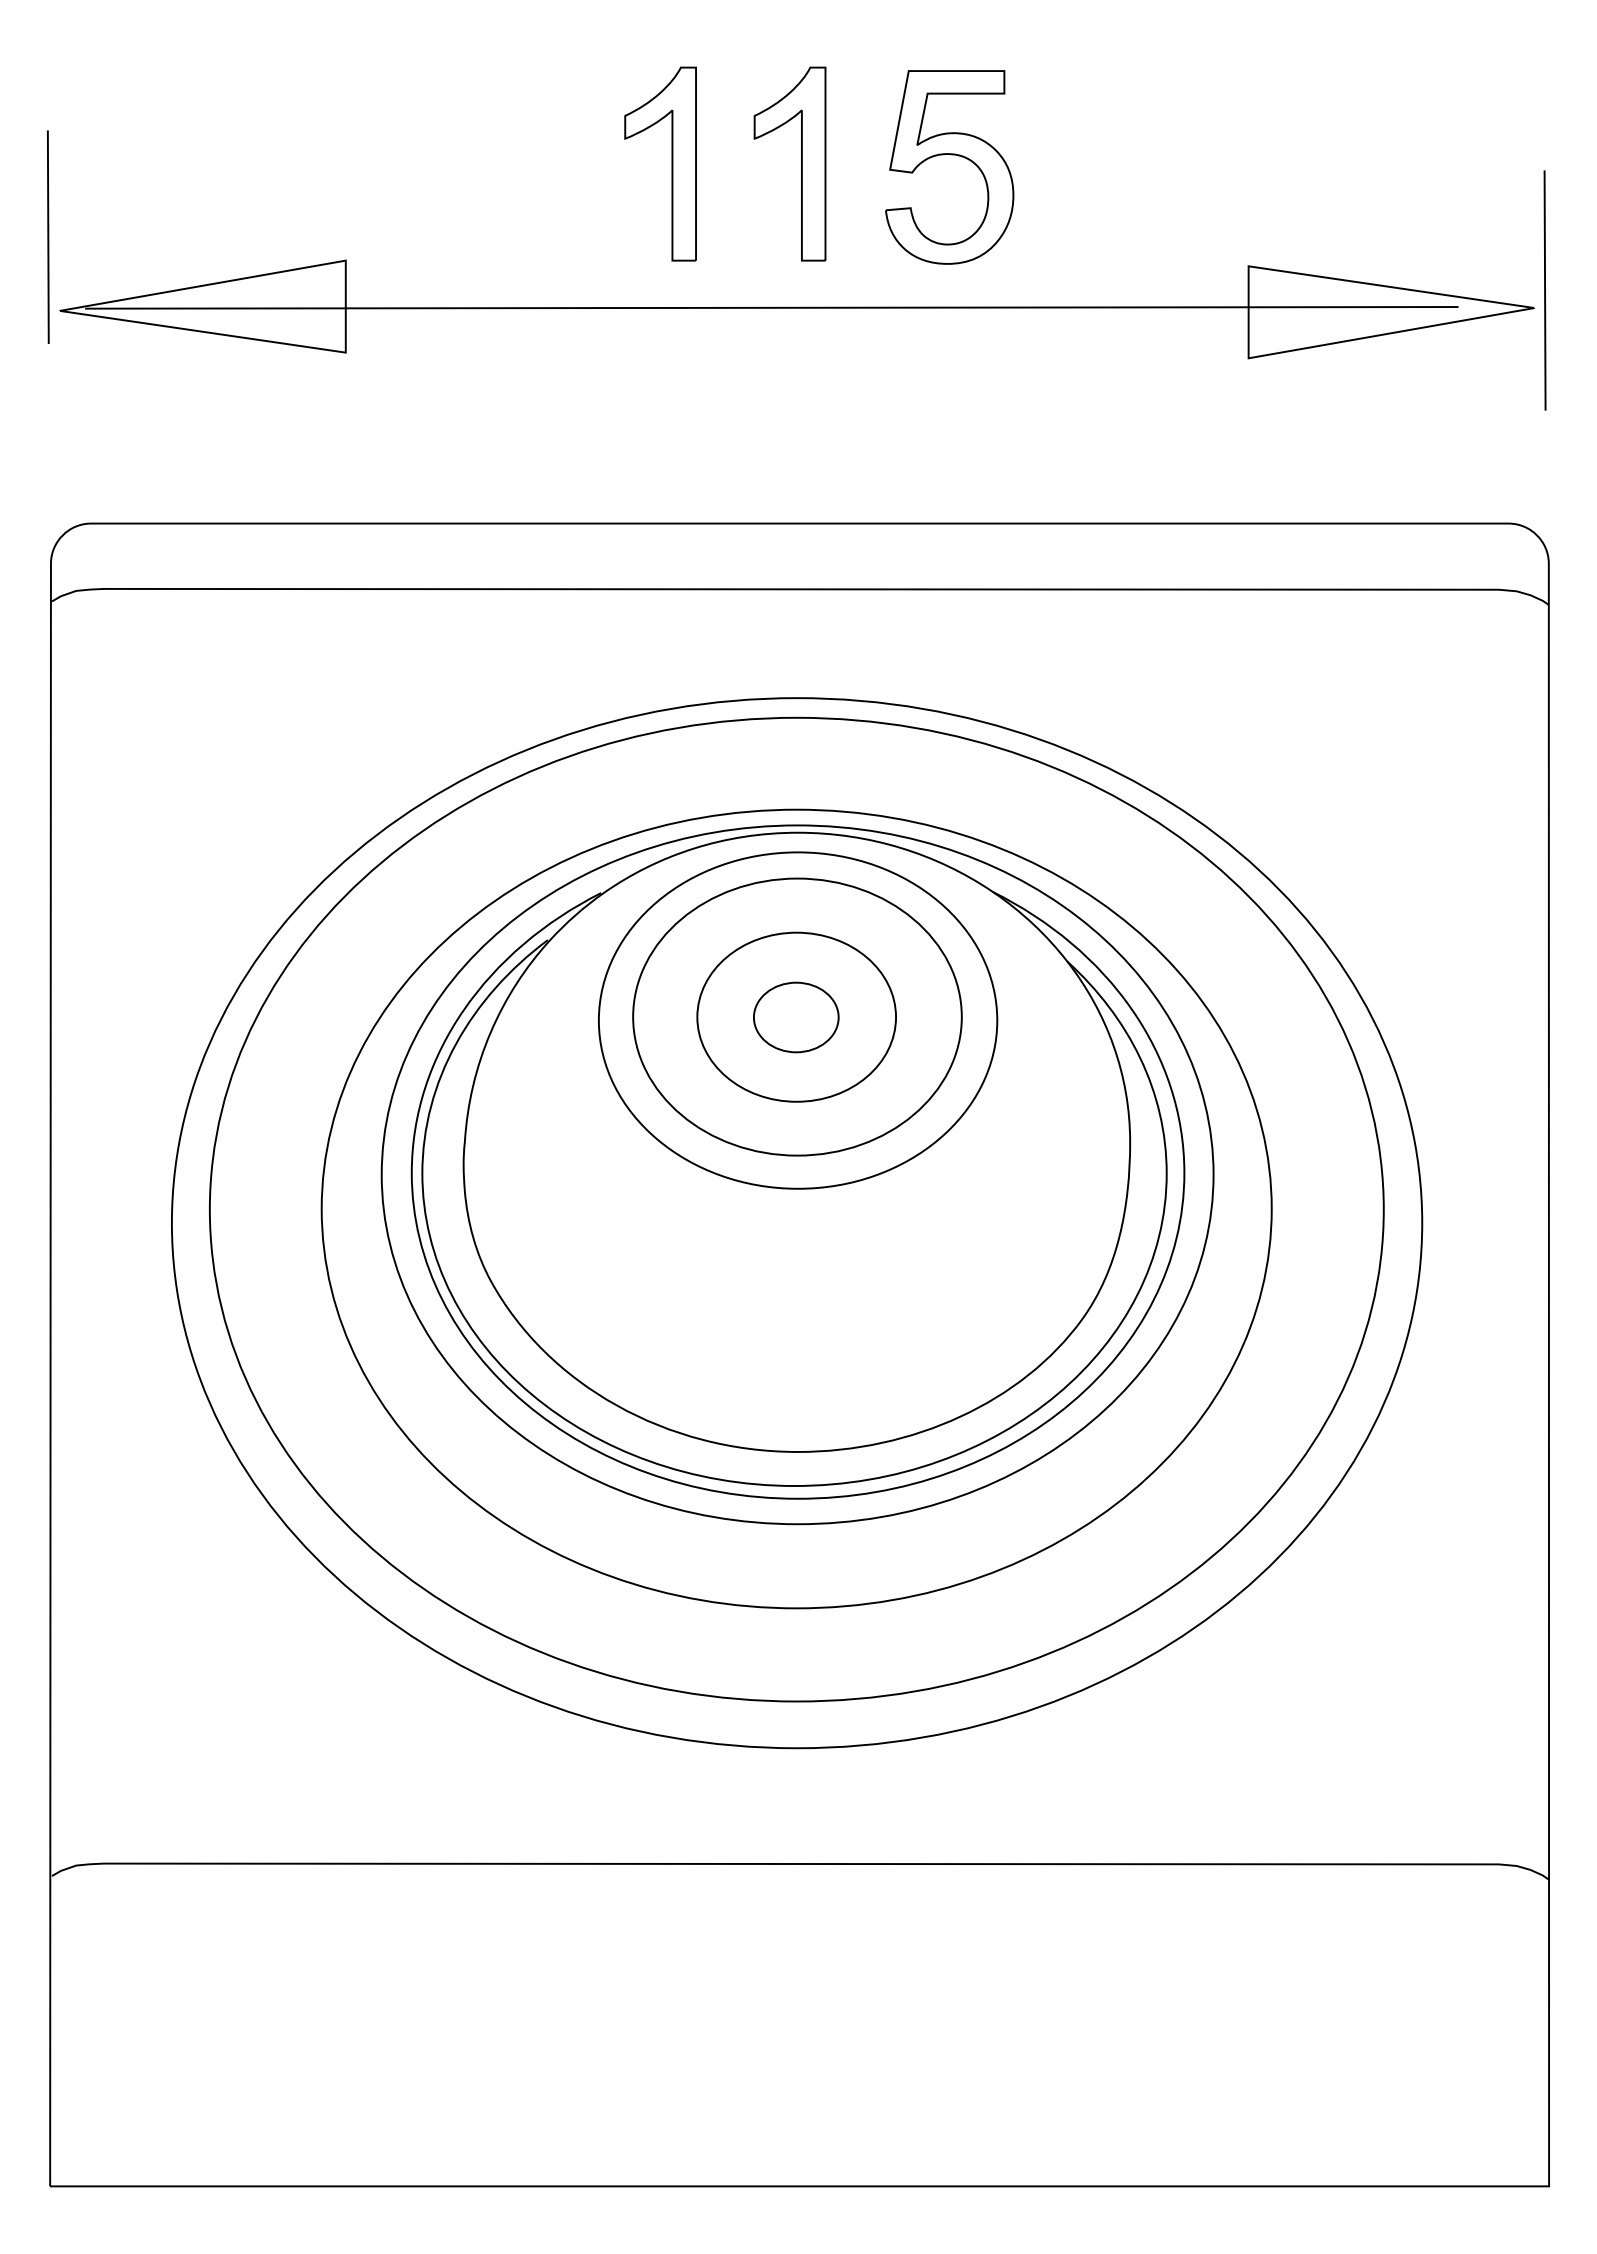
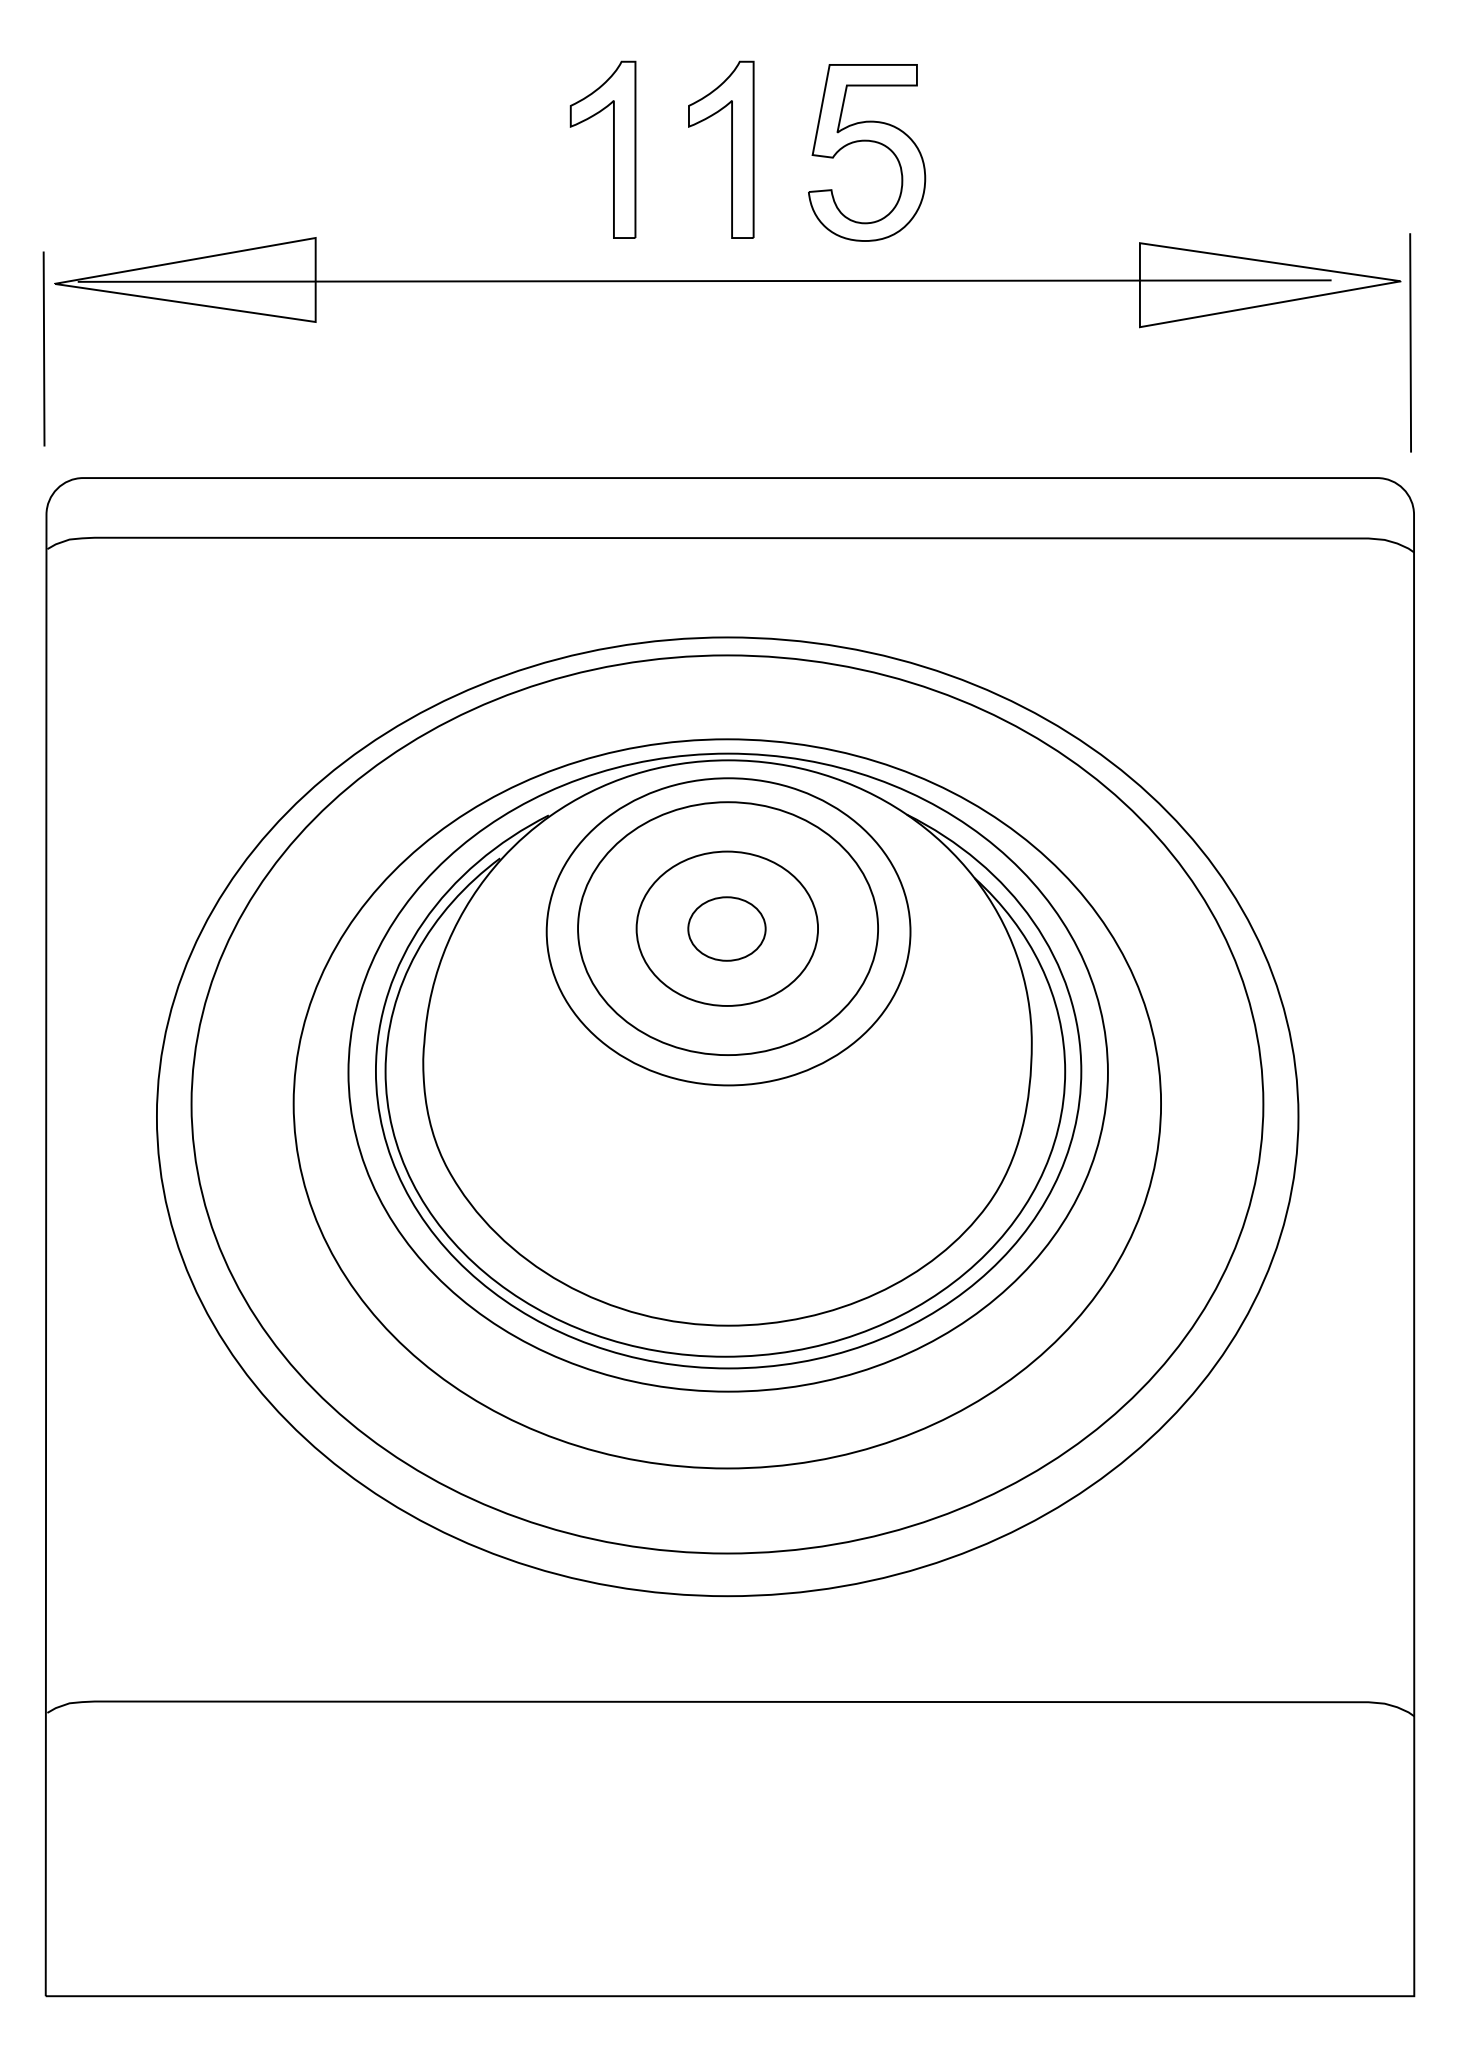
line: (48, 236) -> (44, 348), moved
line: (1544, 290) -> (1410, 342), moved

